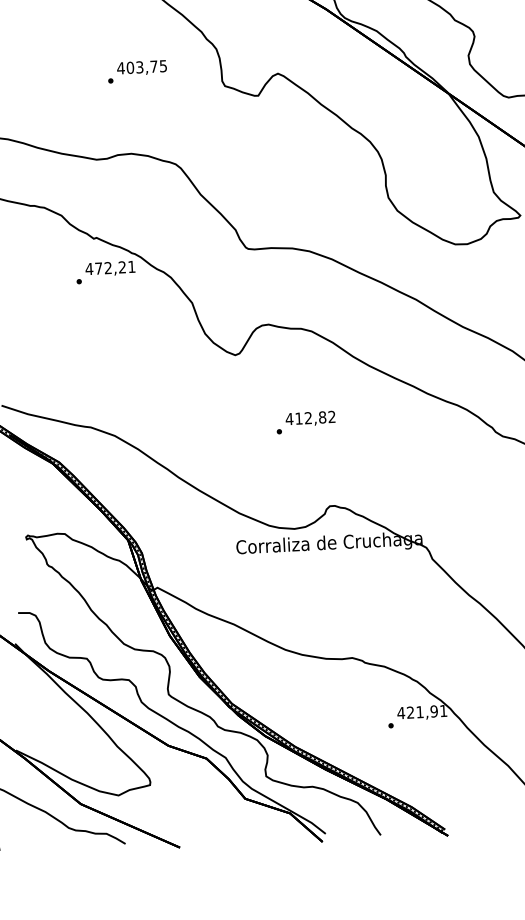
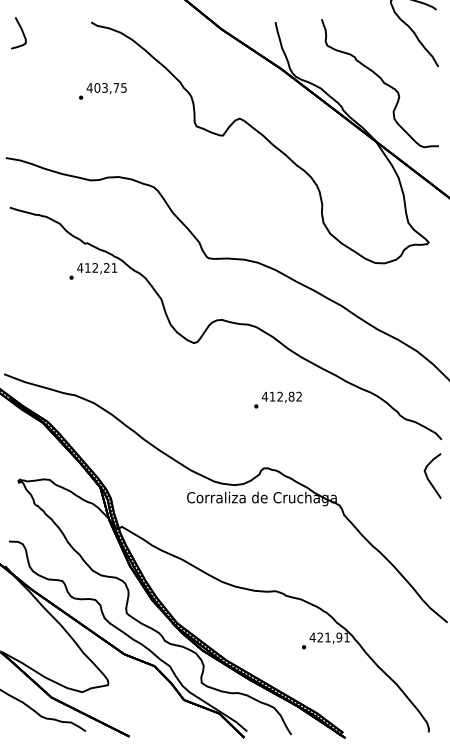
text: (136, 71) -> (102, 91), moved
text: (98, 268) -> (87, 267), 472,21 -> 412,21
text: (305, 421) -> (277, 399), moved

